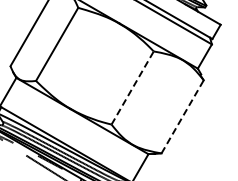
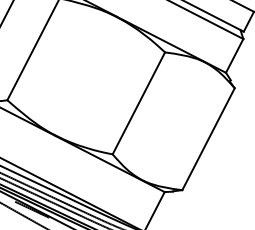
line: (132, 87) -> (138, 102), dashed -> solid
line: (182, 116) -> (208, 138), dashed -> solid

